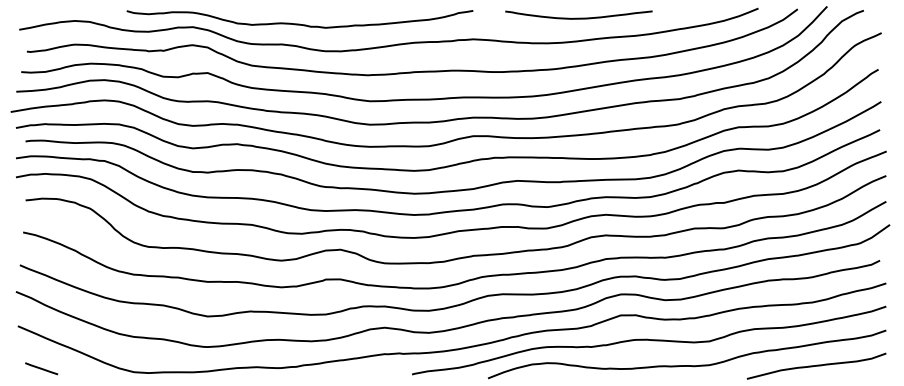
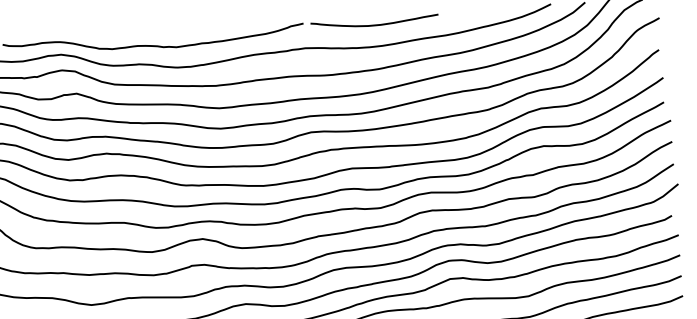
curve: (578, 17) -> (374, 24), moved

